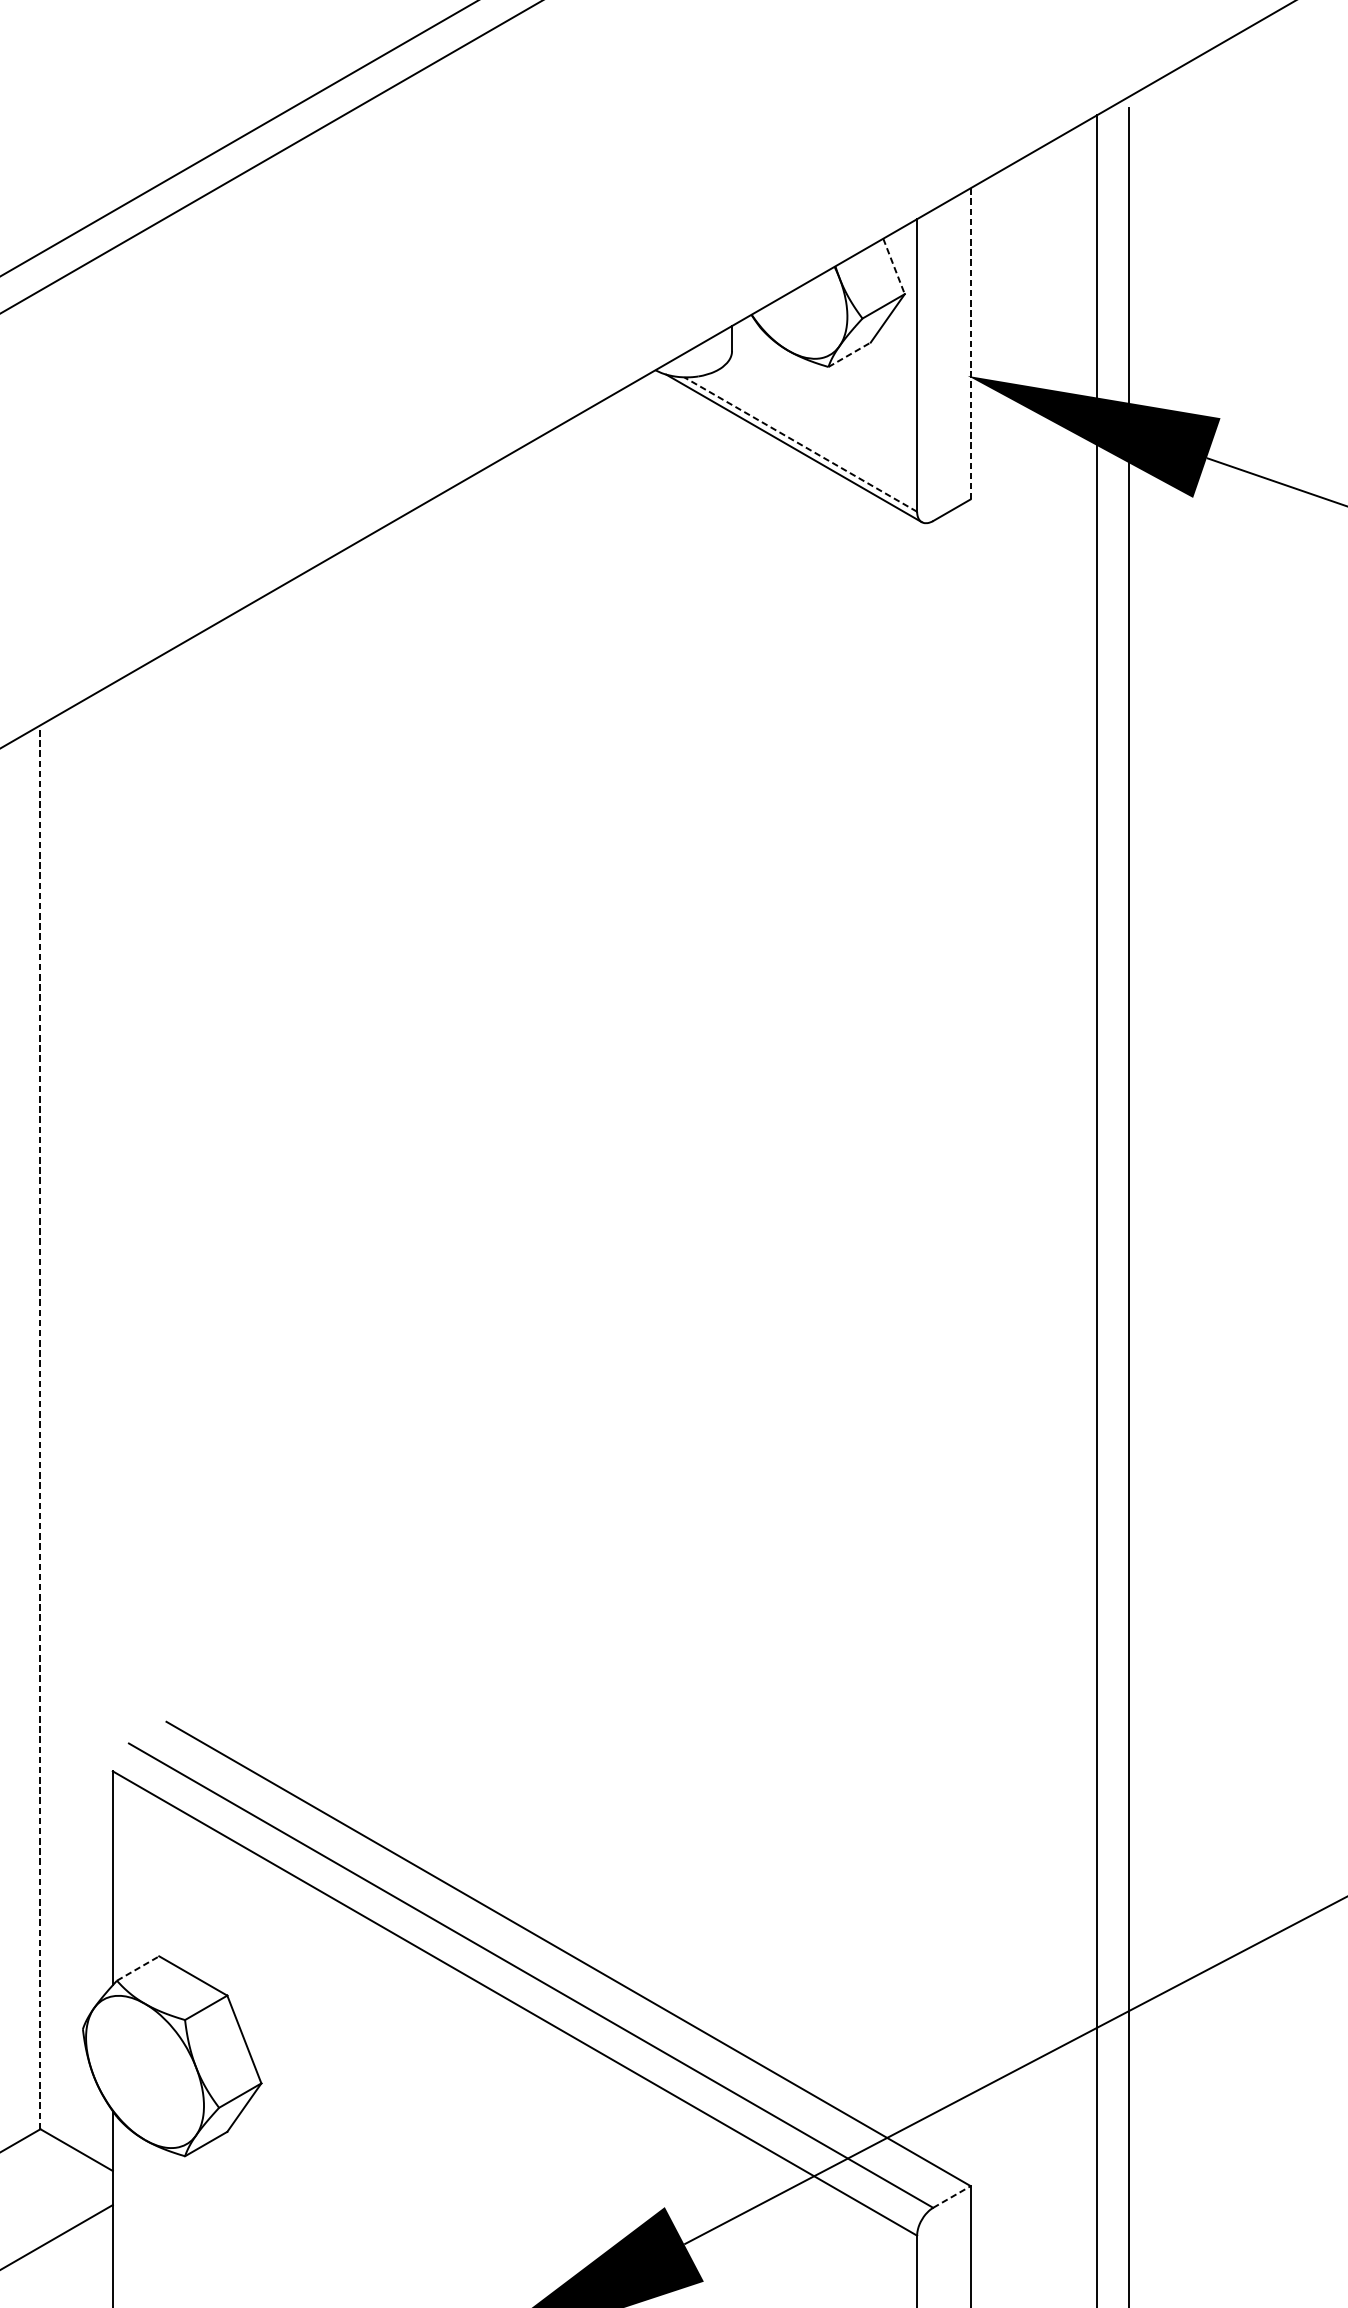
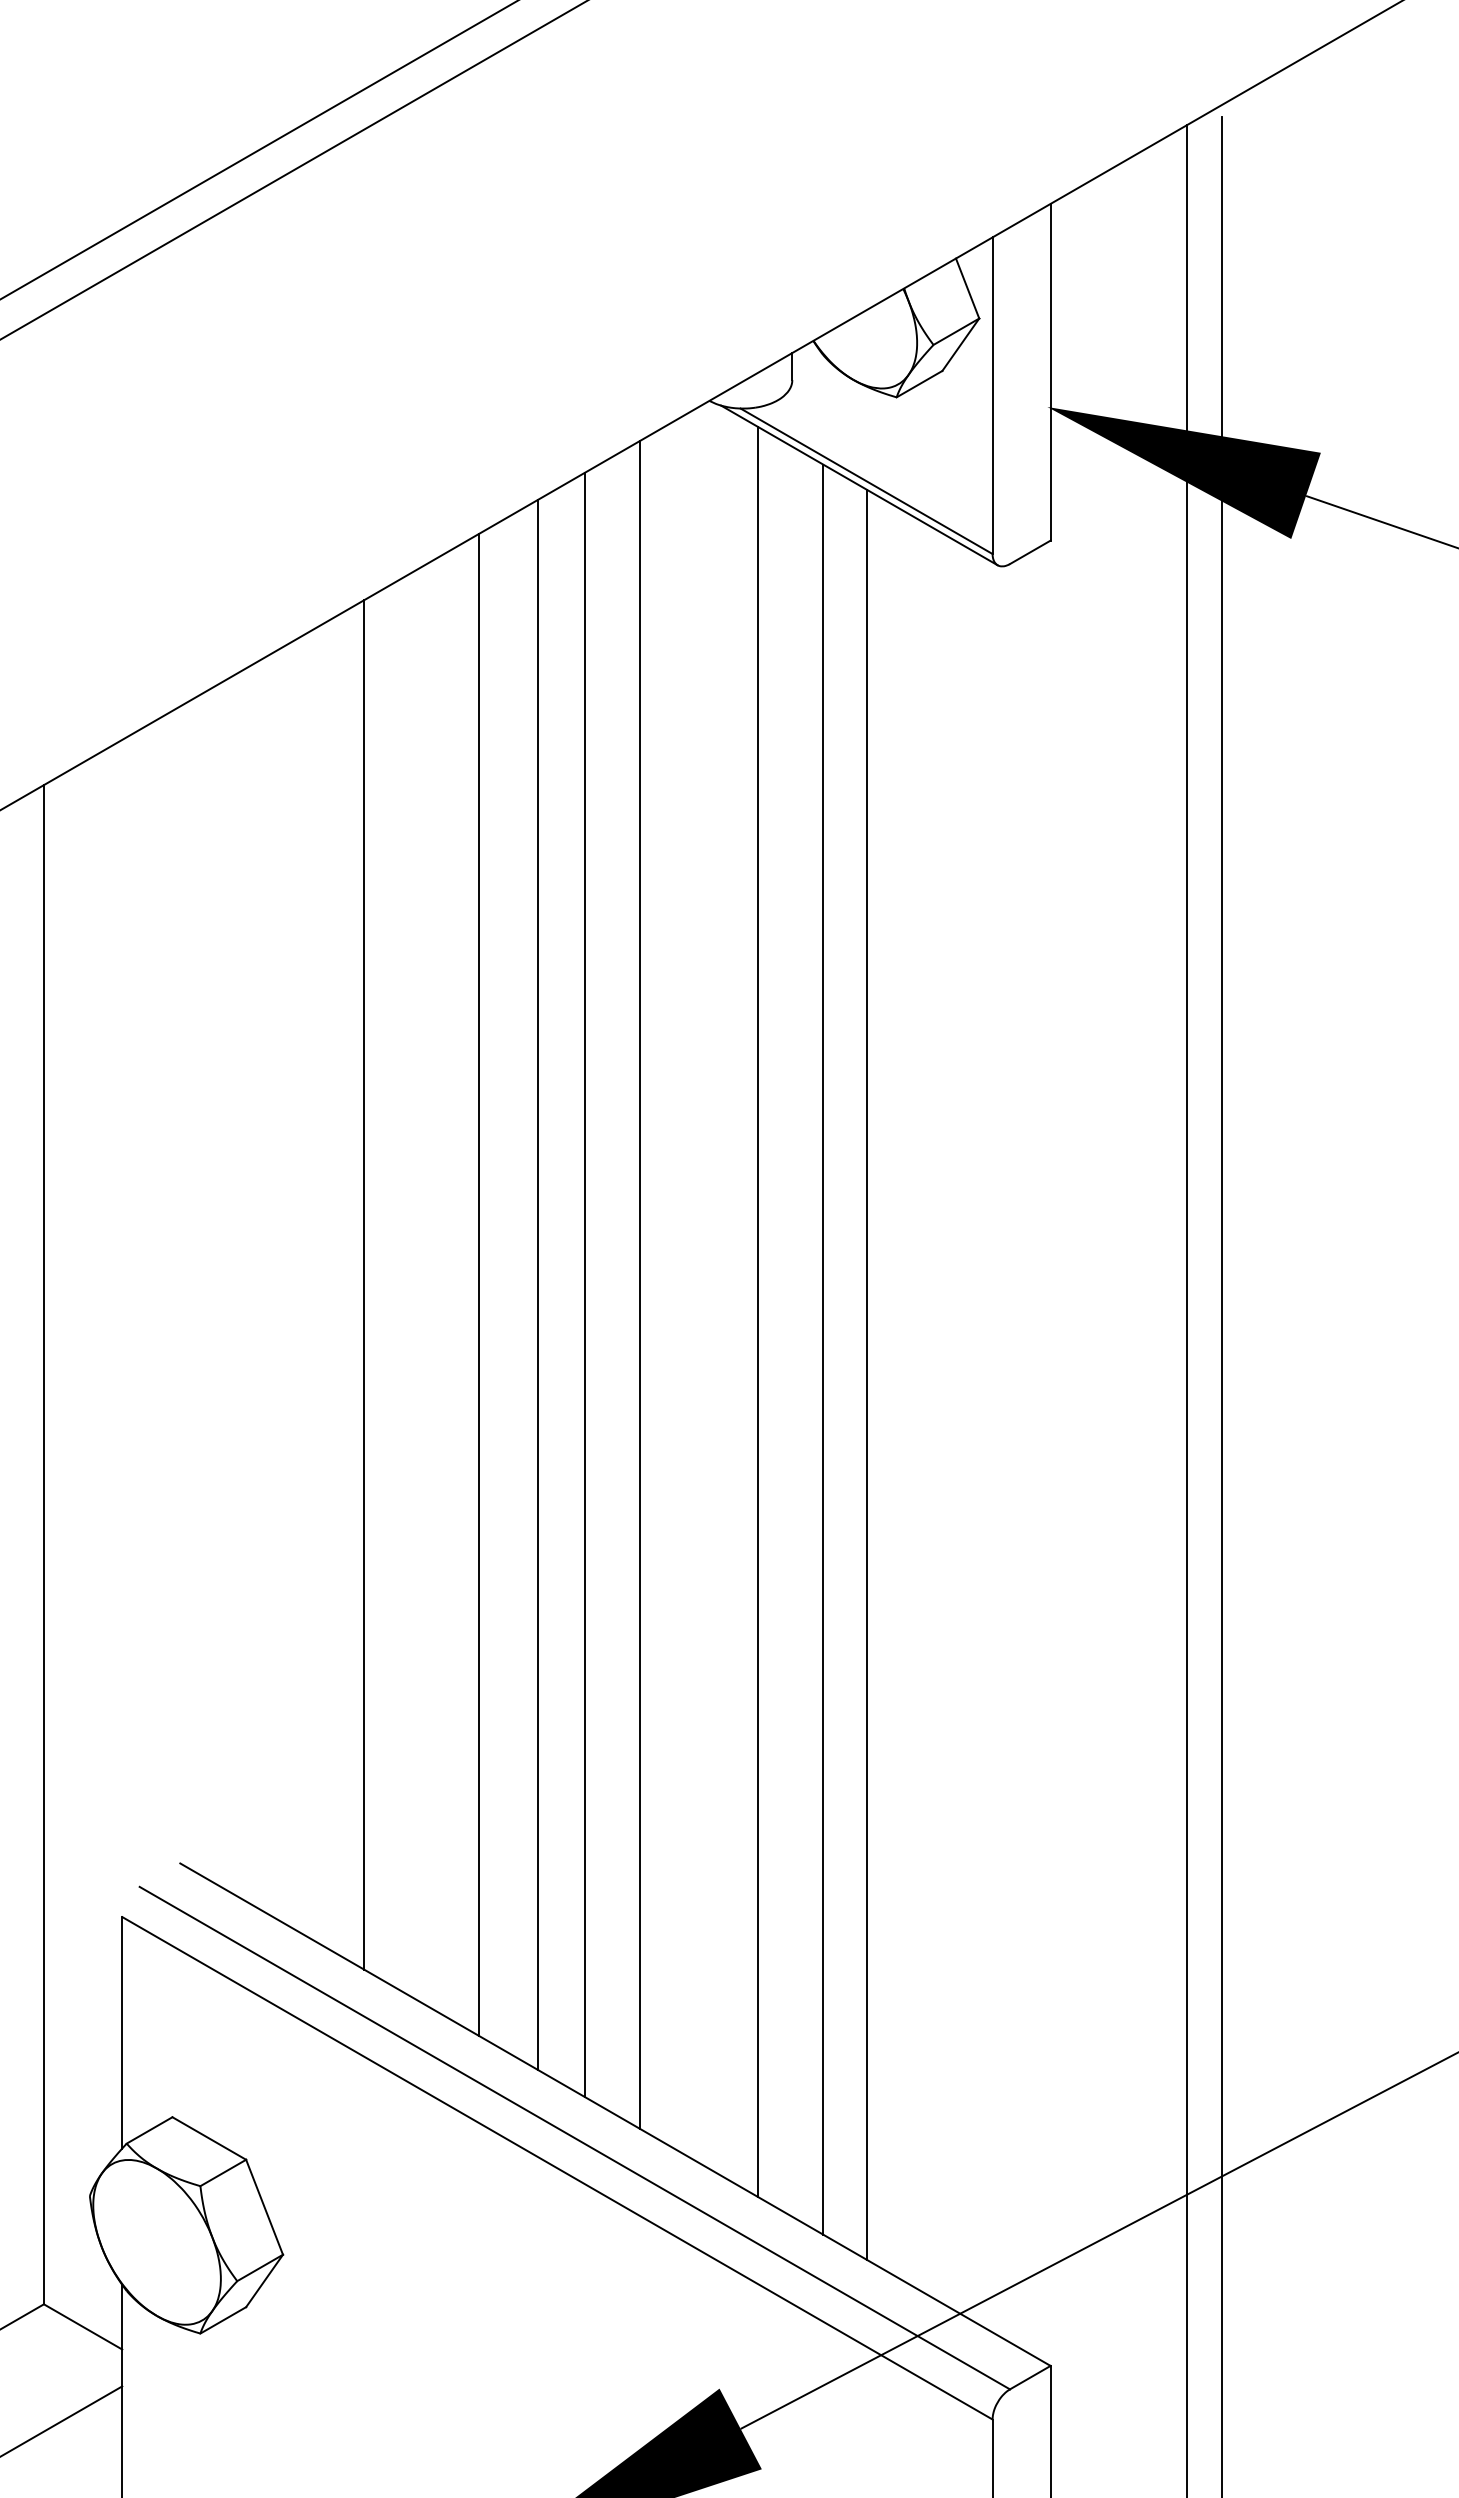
line: (893, 267) -> (967, 289), dashed -> solid
line: (970, 344) -> (1050, 372), dashed -> solid
line: (849, 354) -> (919, 383), dashed -> solid
line: (800, 444) -> (866, 481), dashed -> solid
line: (336, 1186) -> (364, 1284), added
line: (442, 1186) -> (478, 1284), added
line: (497, 1186) -> (538, 1284), added
line: (540, 1186) -> (584, 1284), added
line: (590, 1186) -> (639, 1284), added
line: (699, 1211) -> (757, 1311), added
line: (760, 1246) -> (823, 1349), added
line: (800, 1269) -> (866, 1374), added
line: (40, 1427) -> (43, 1544), dashed -> solid
line: (138, 1968) -> (150, 2130), dashed -> solid
line: (952, 2196) -> (1030, 2377), dashed -> solid

